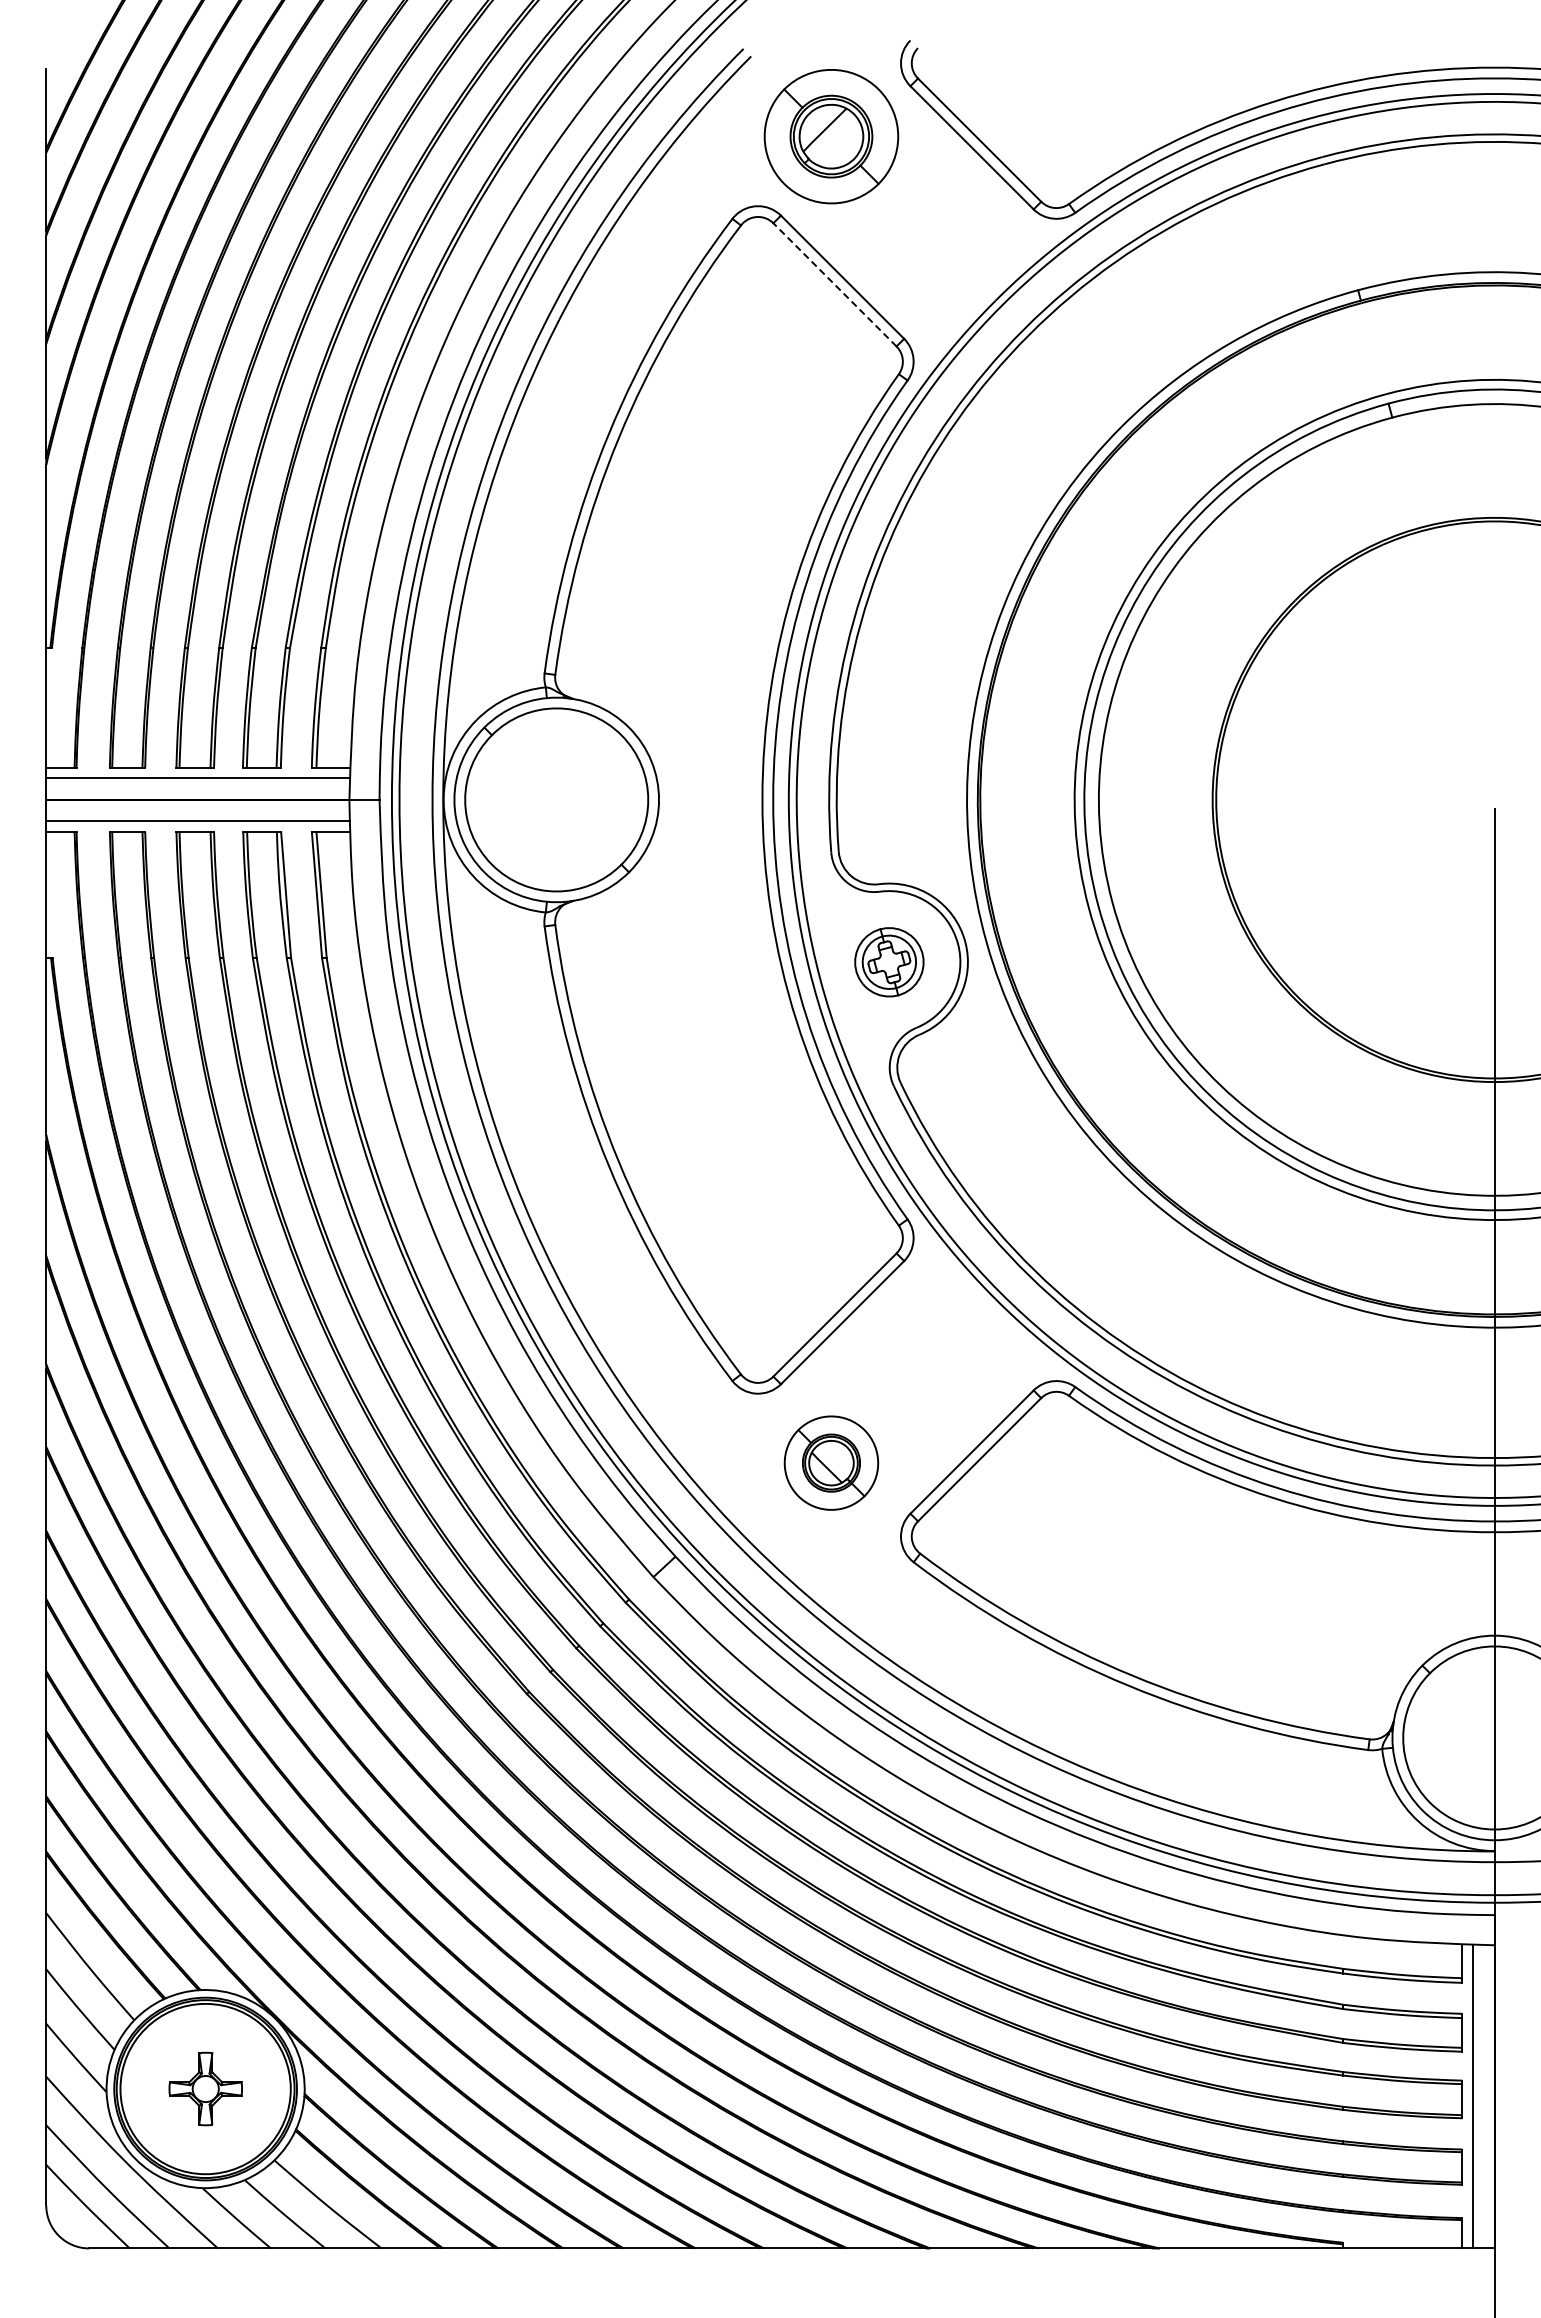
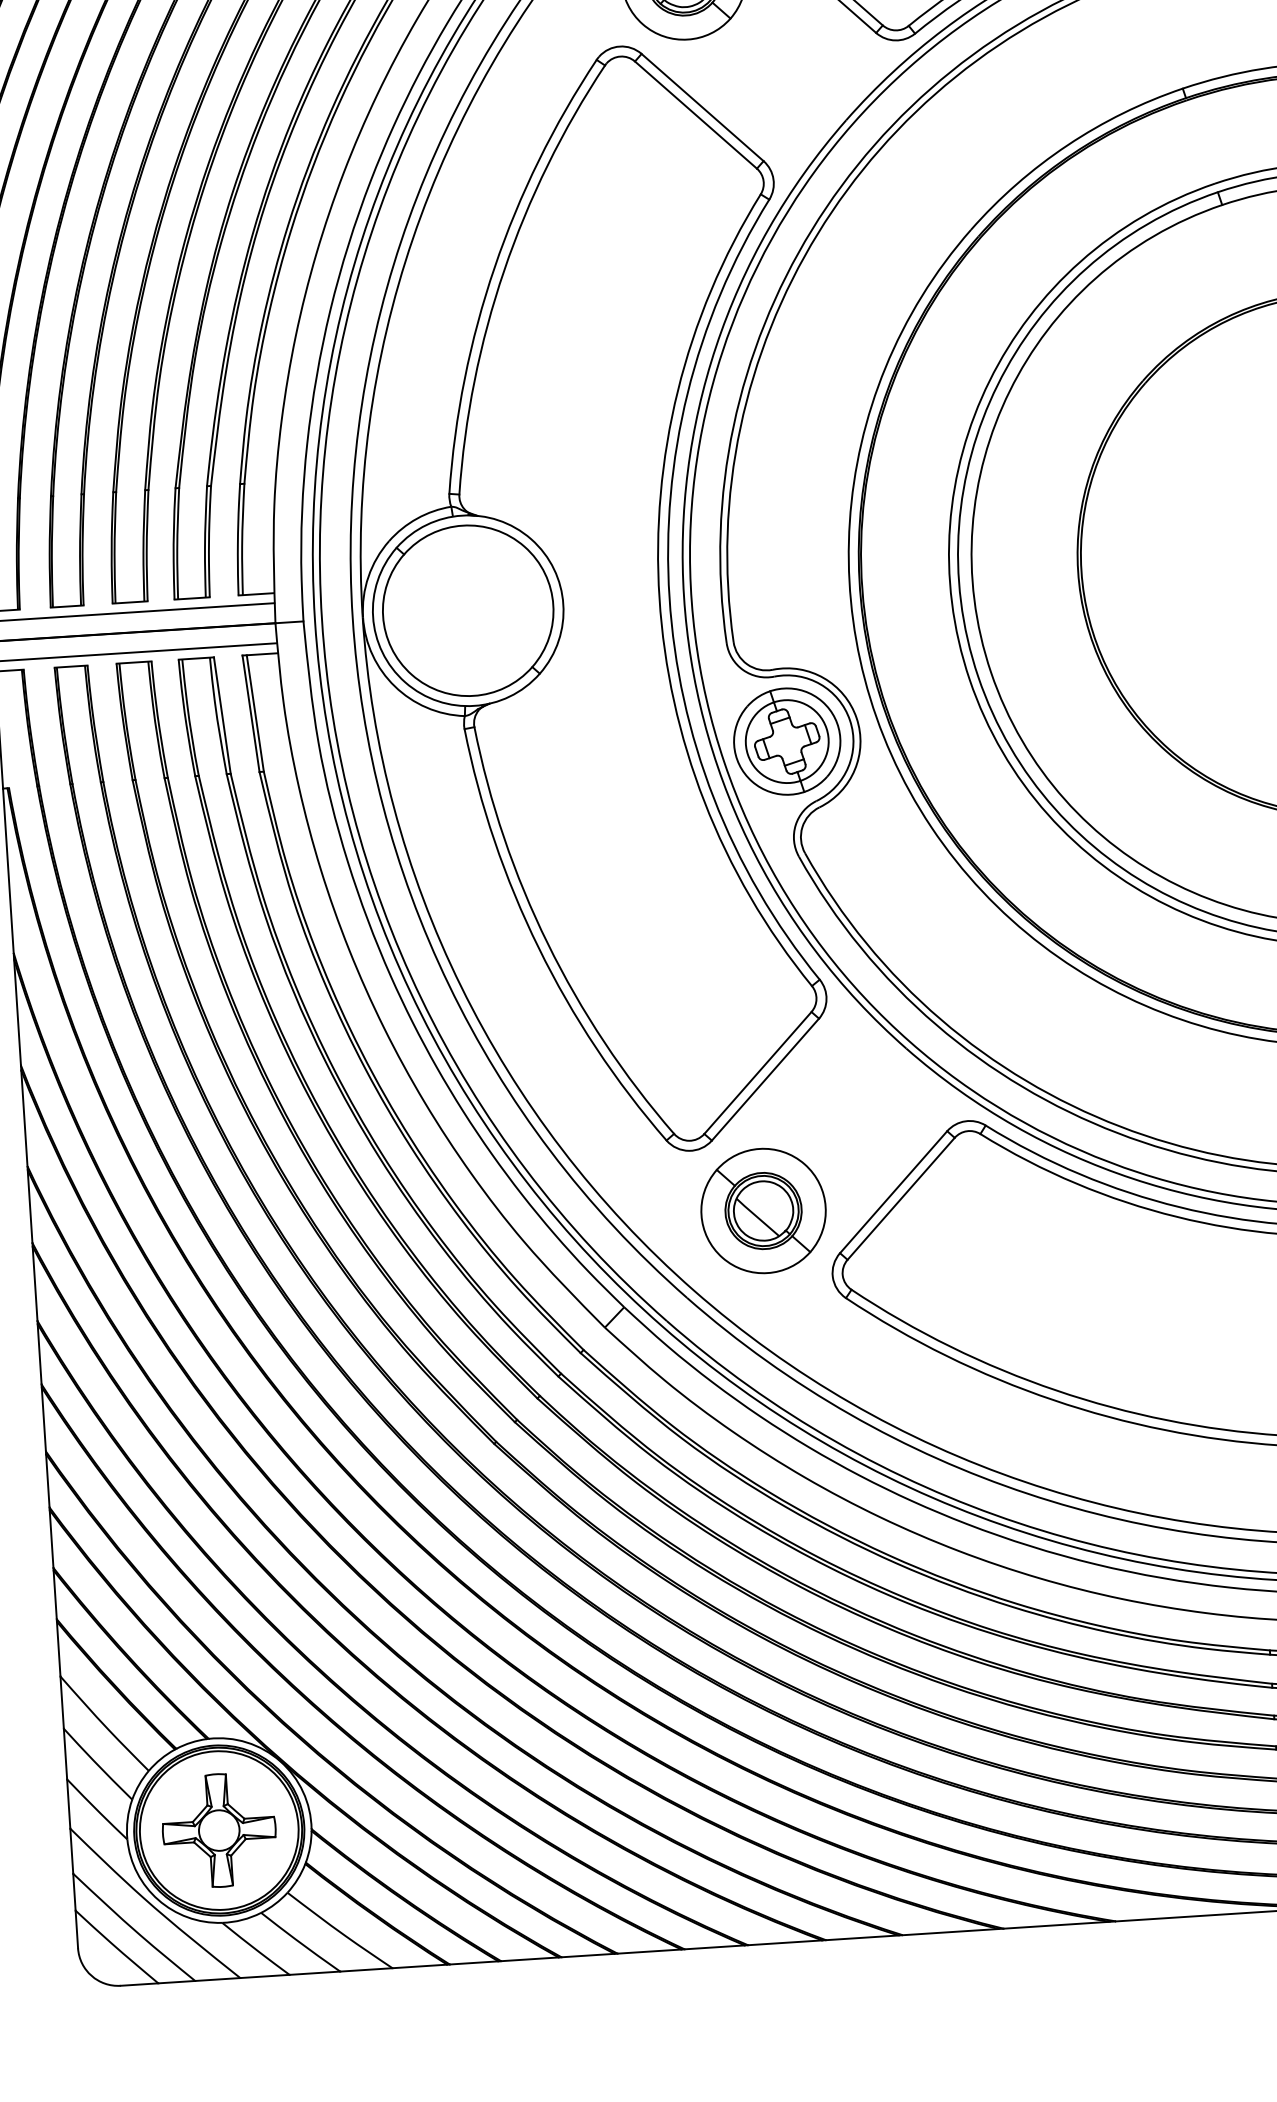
line: (834, 284) -> (695, 114), dashed -> solid
part: (889, 962) -> (787, 741), size x1.67
part: (831, 1462) -> (763, 1210), size x1.43
part: (205, 2088) -> (219, 1830), size x1.67

